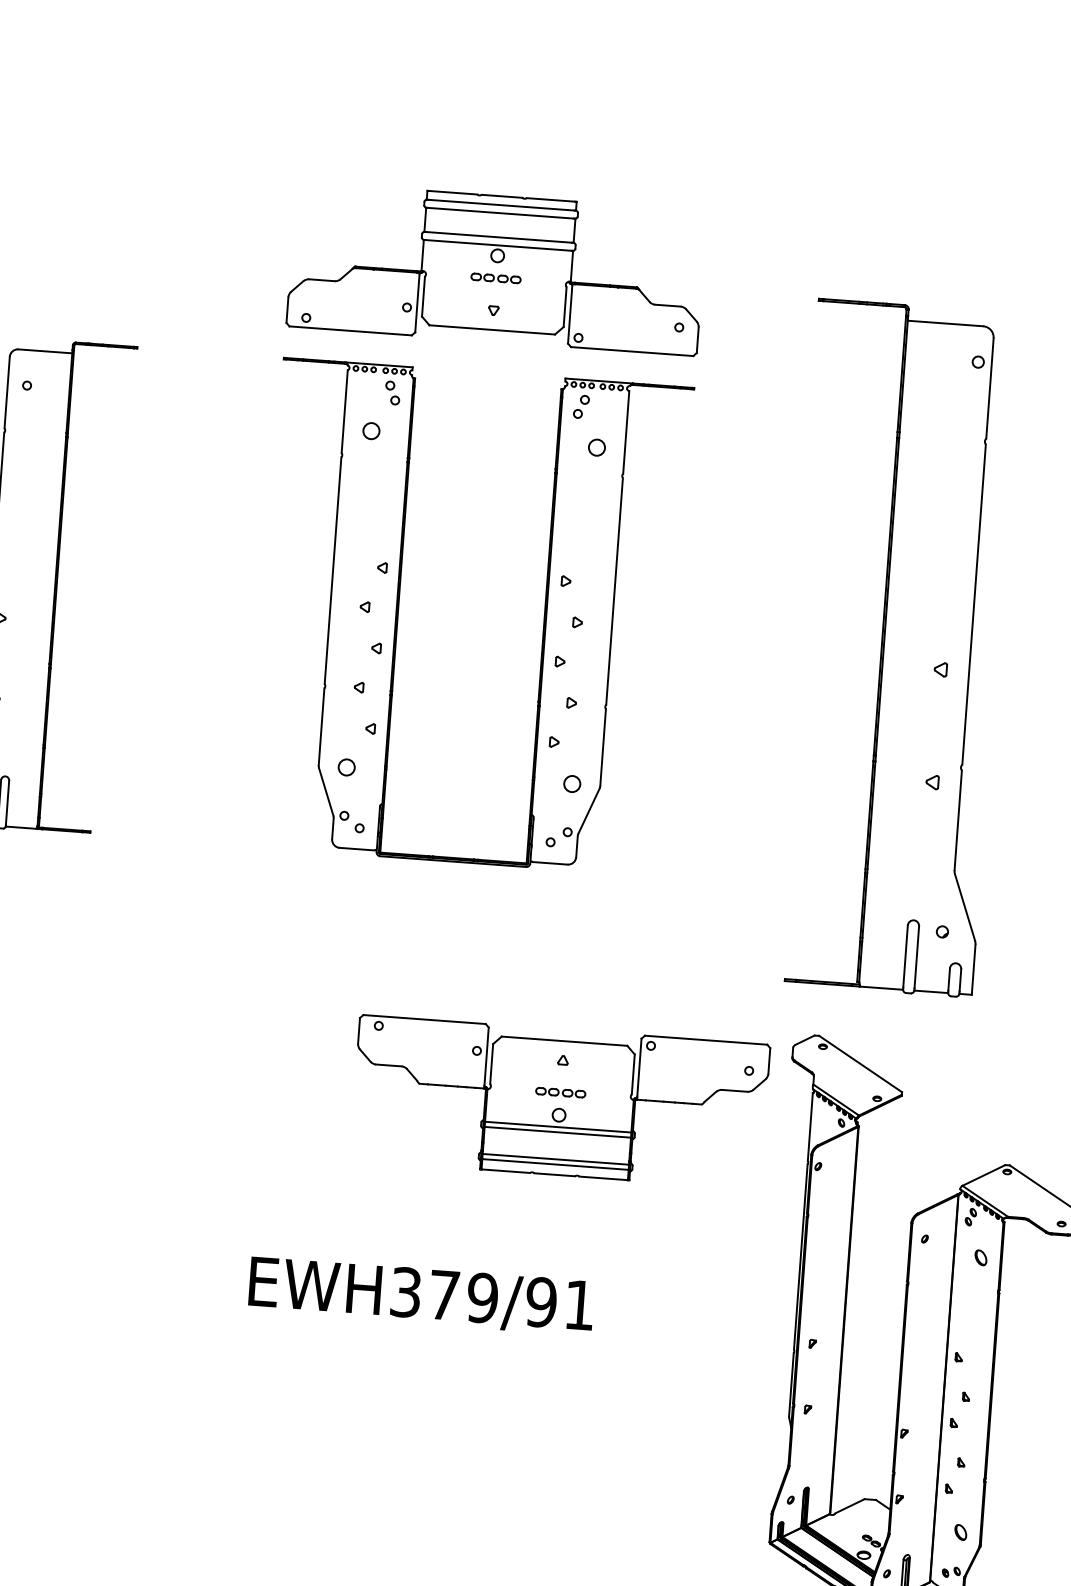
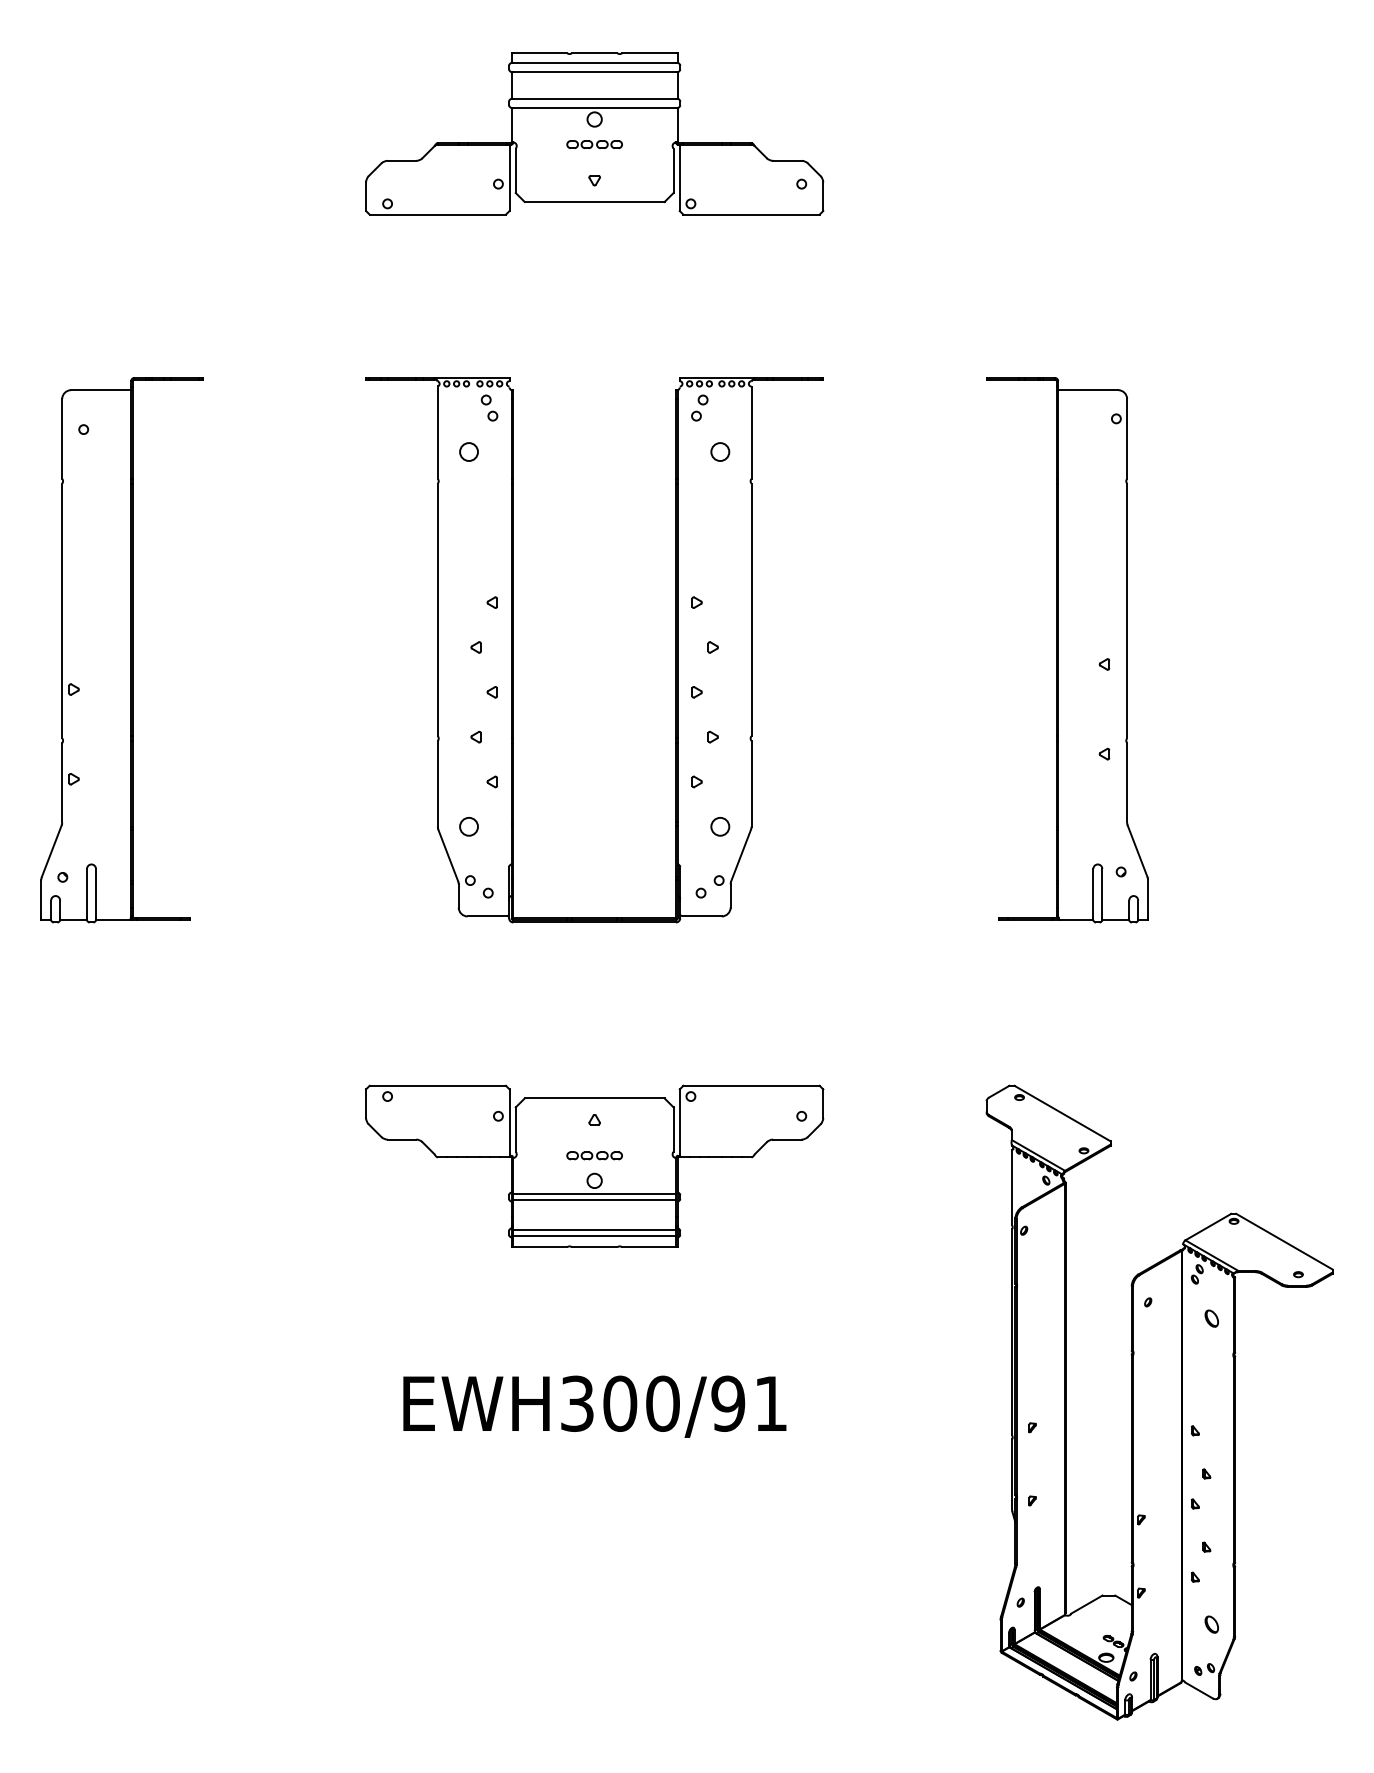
part: (496, 268) -> (594, 133), moved
part: (895, 648) -> (1067, 650), size x0.71
part: (559, 1101) -> (594, 1165), moved
text: (463, 1296) -> (641, 1403), EWH379/91 -> EWH300/91

